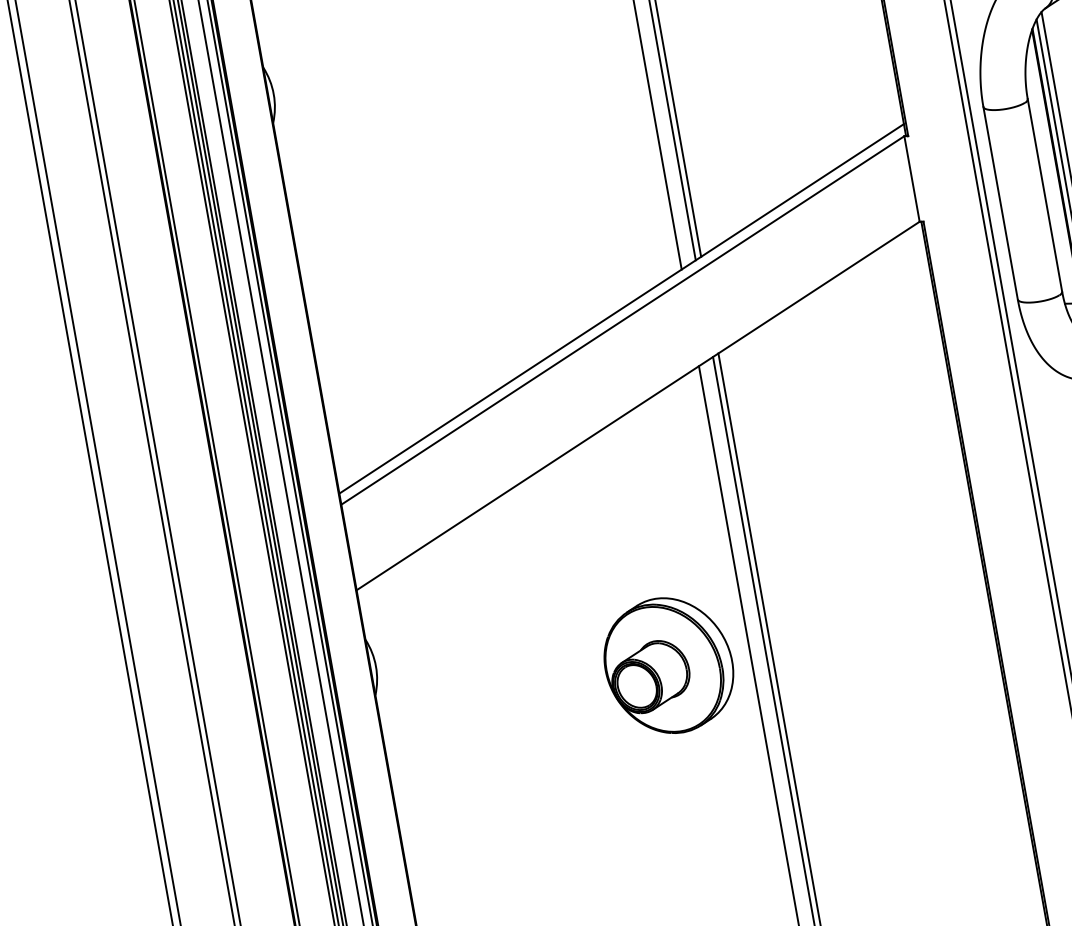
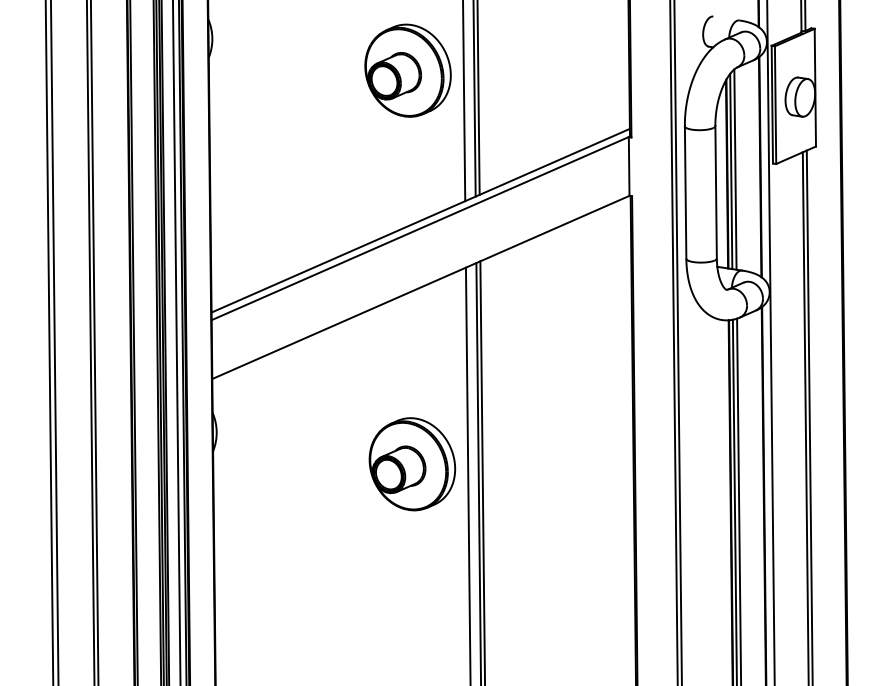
part: (565, 93) -> (407, 70), added

